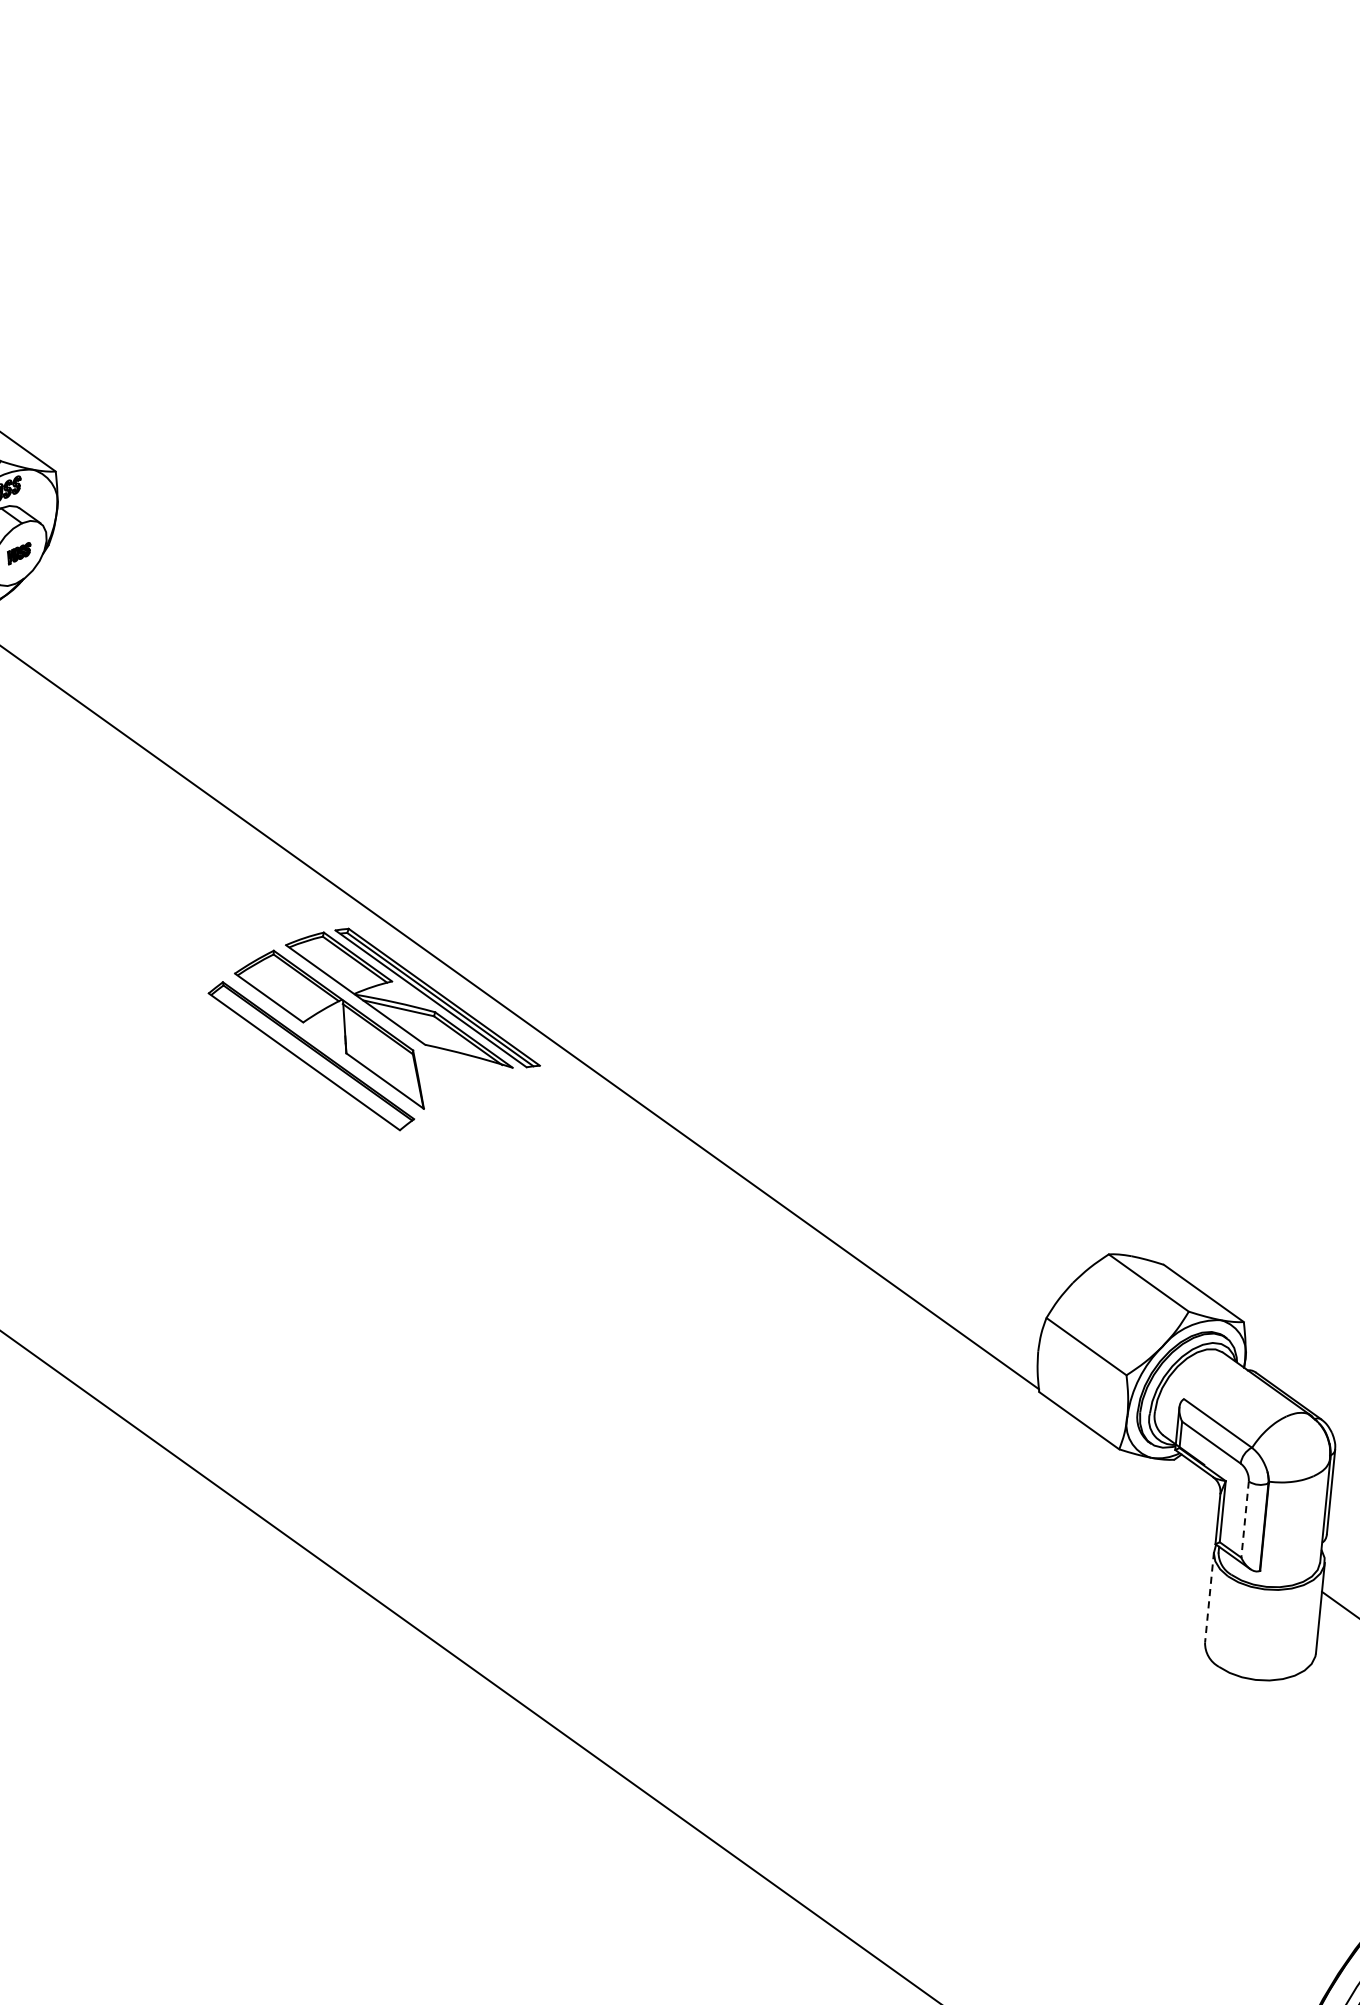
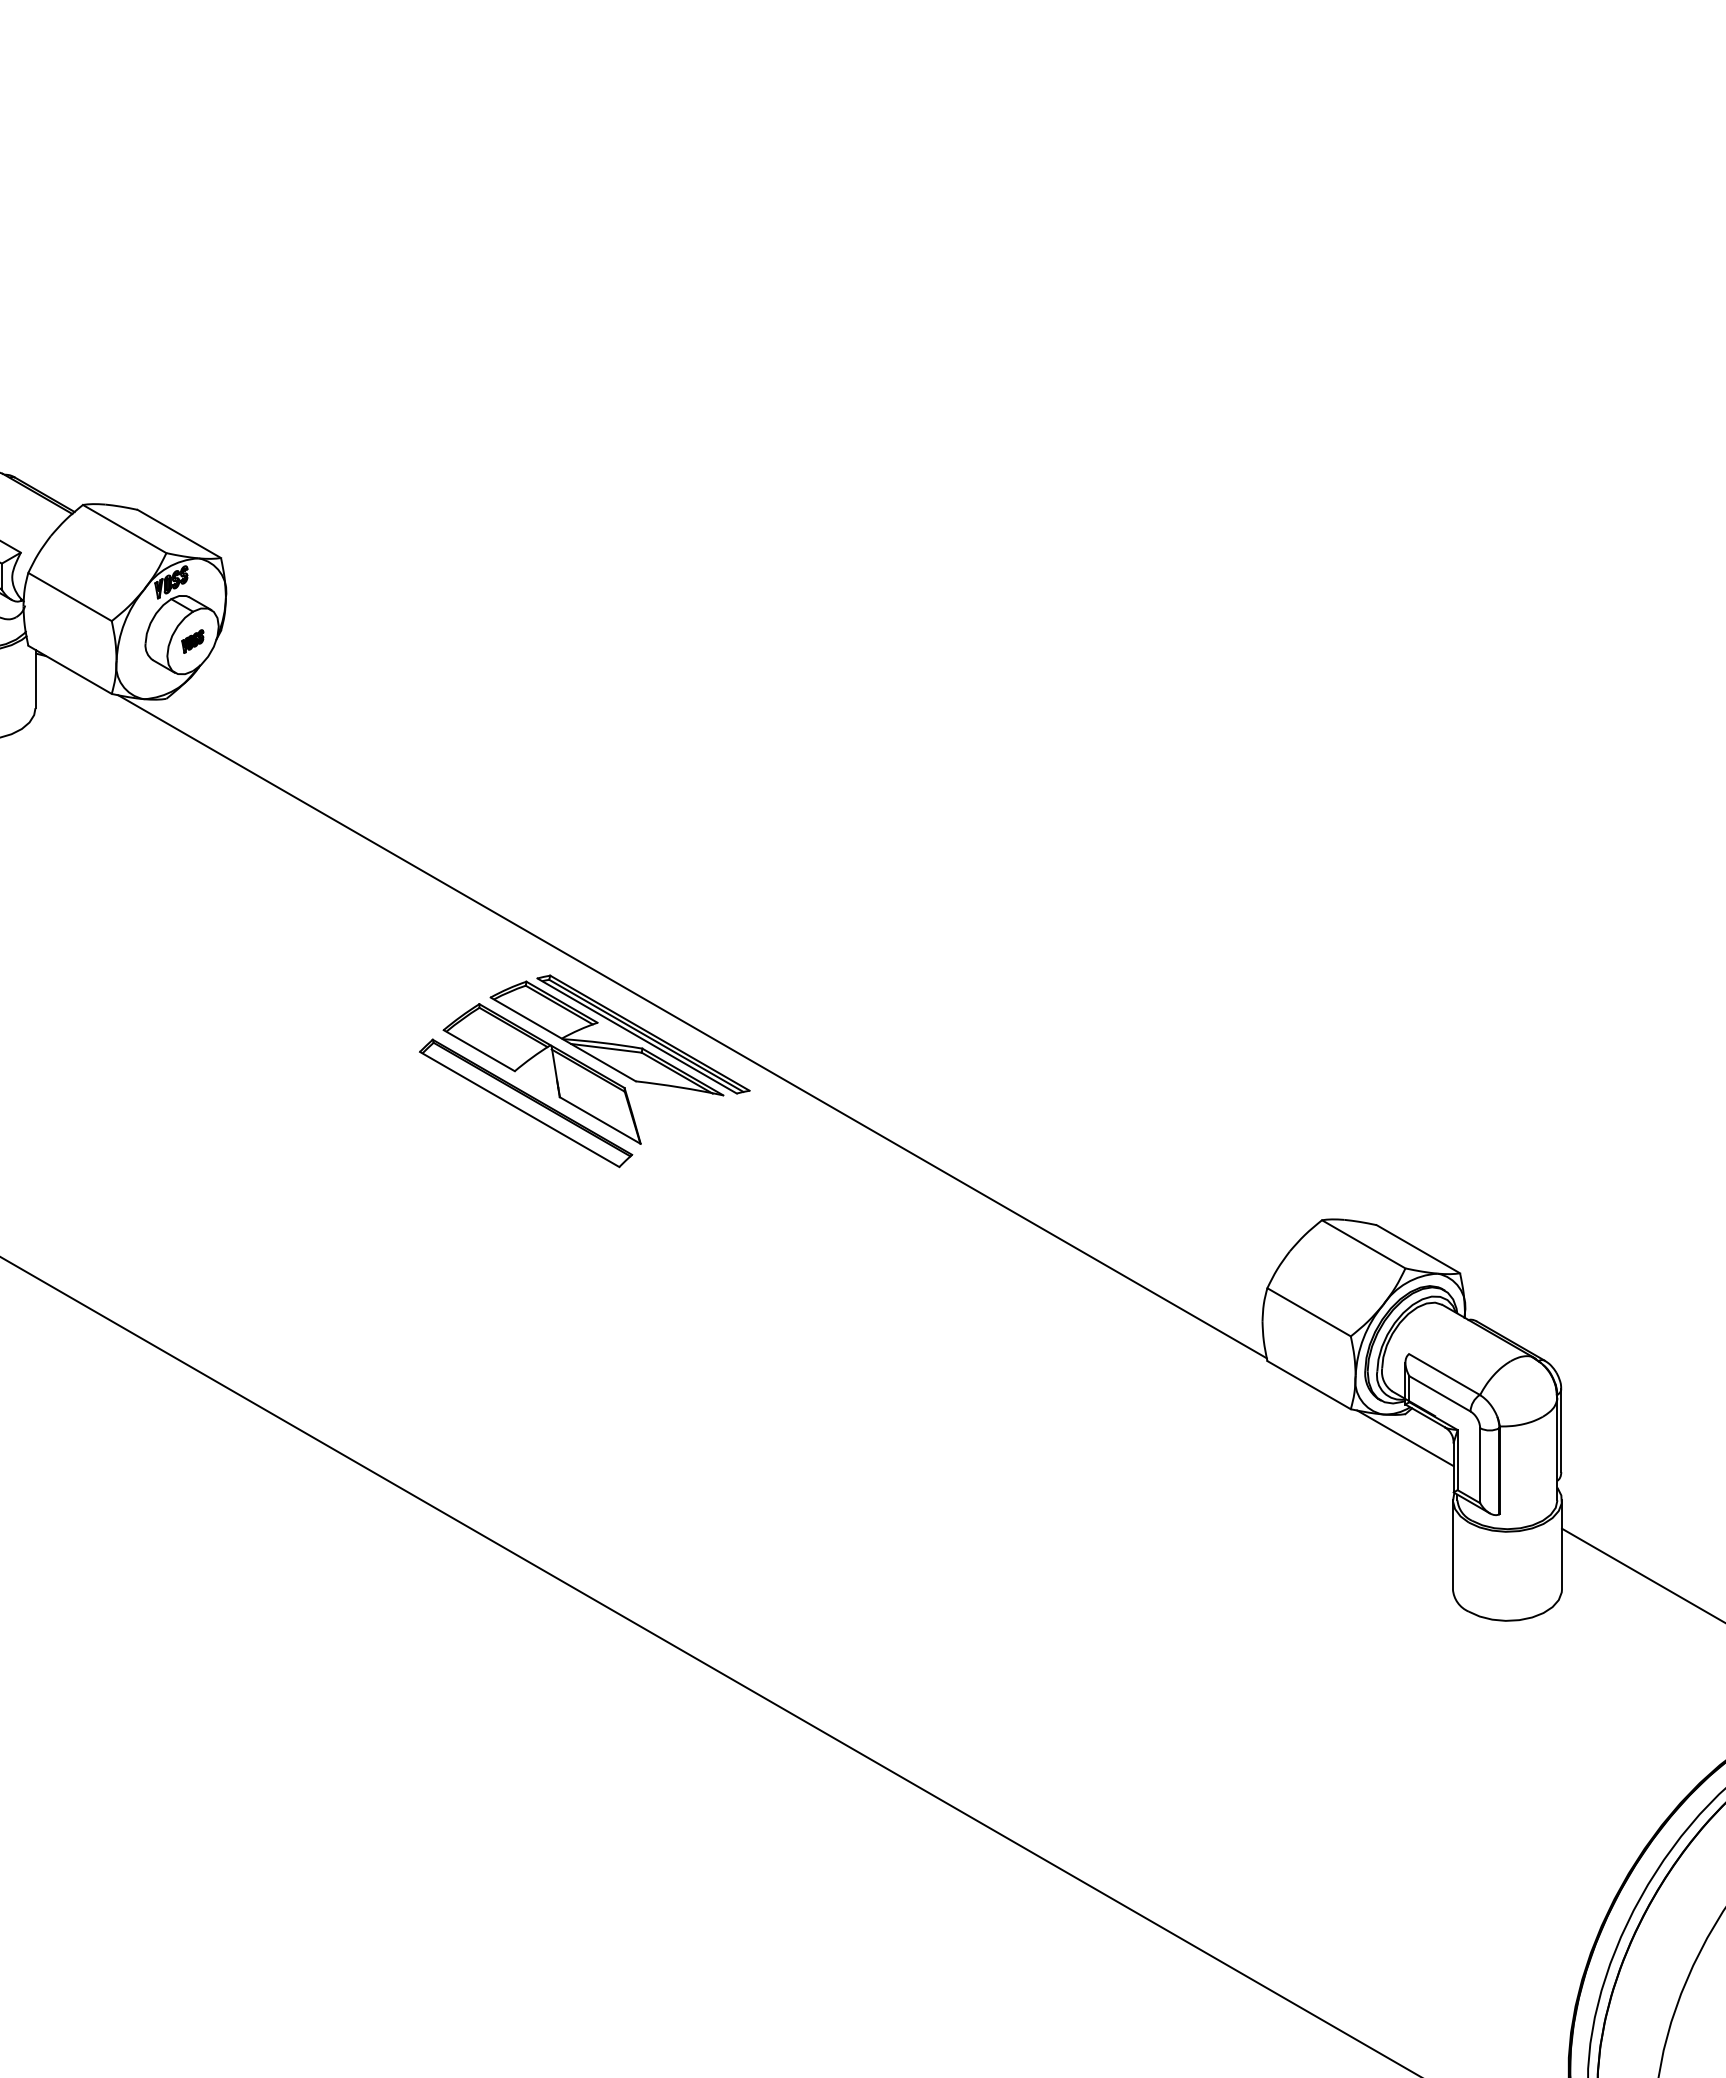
line: (1171, 1484) -> (1405, 1438), added
line: (1245, 1520) -> (1480, 1466), dashed -> solid
line: (1209, 1596) -> (1452, 1544), dashed -> solid

